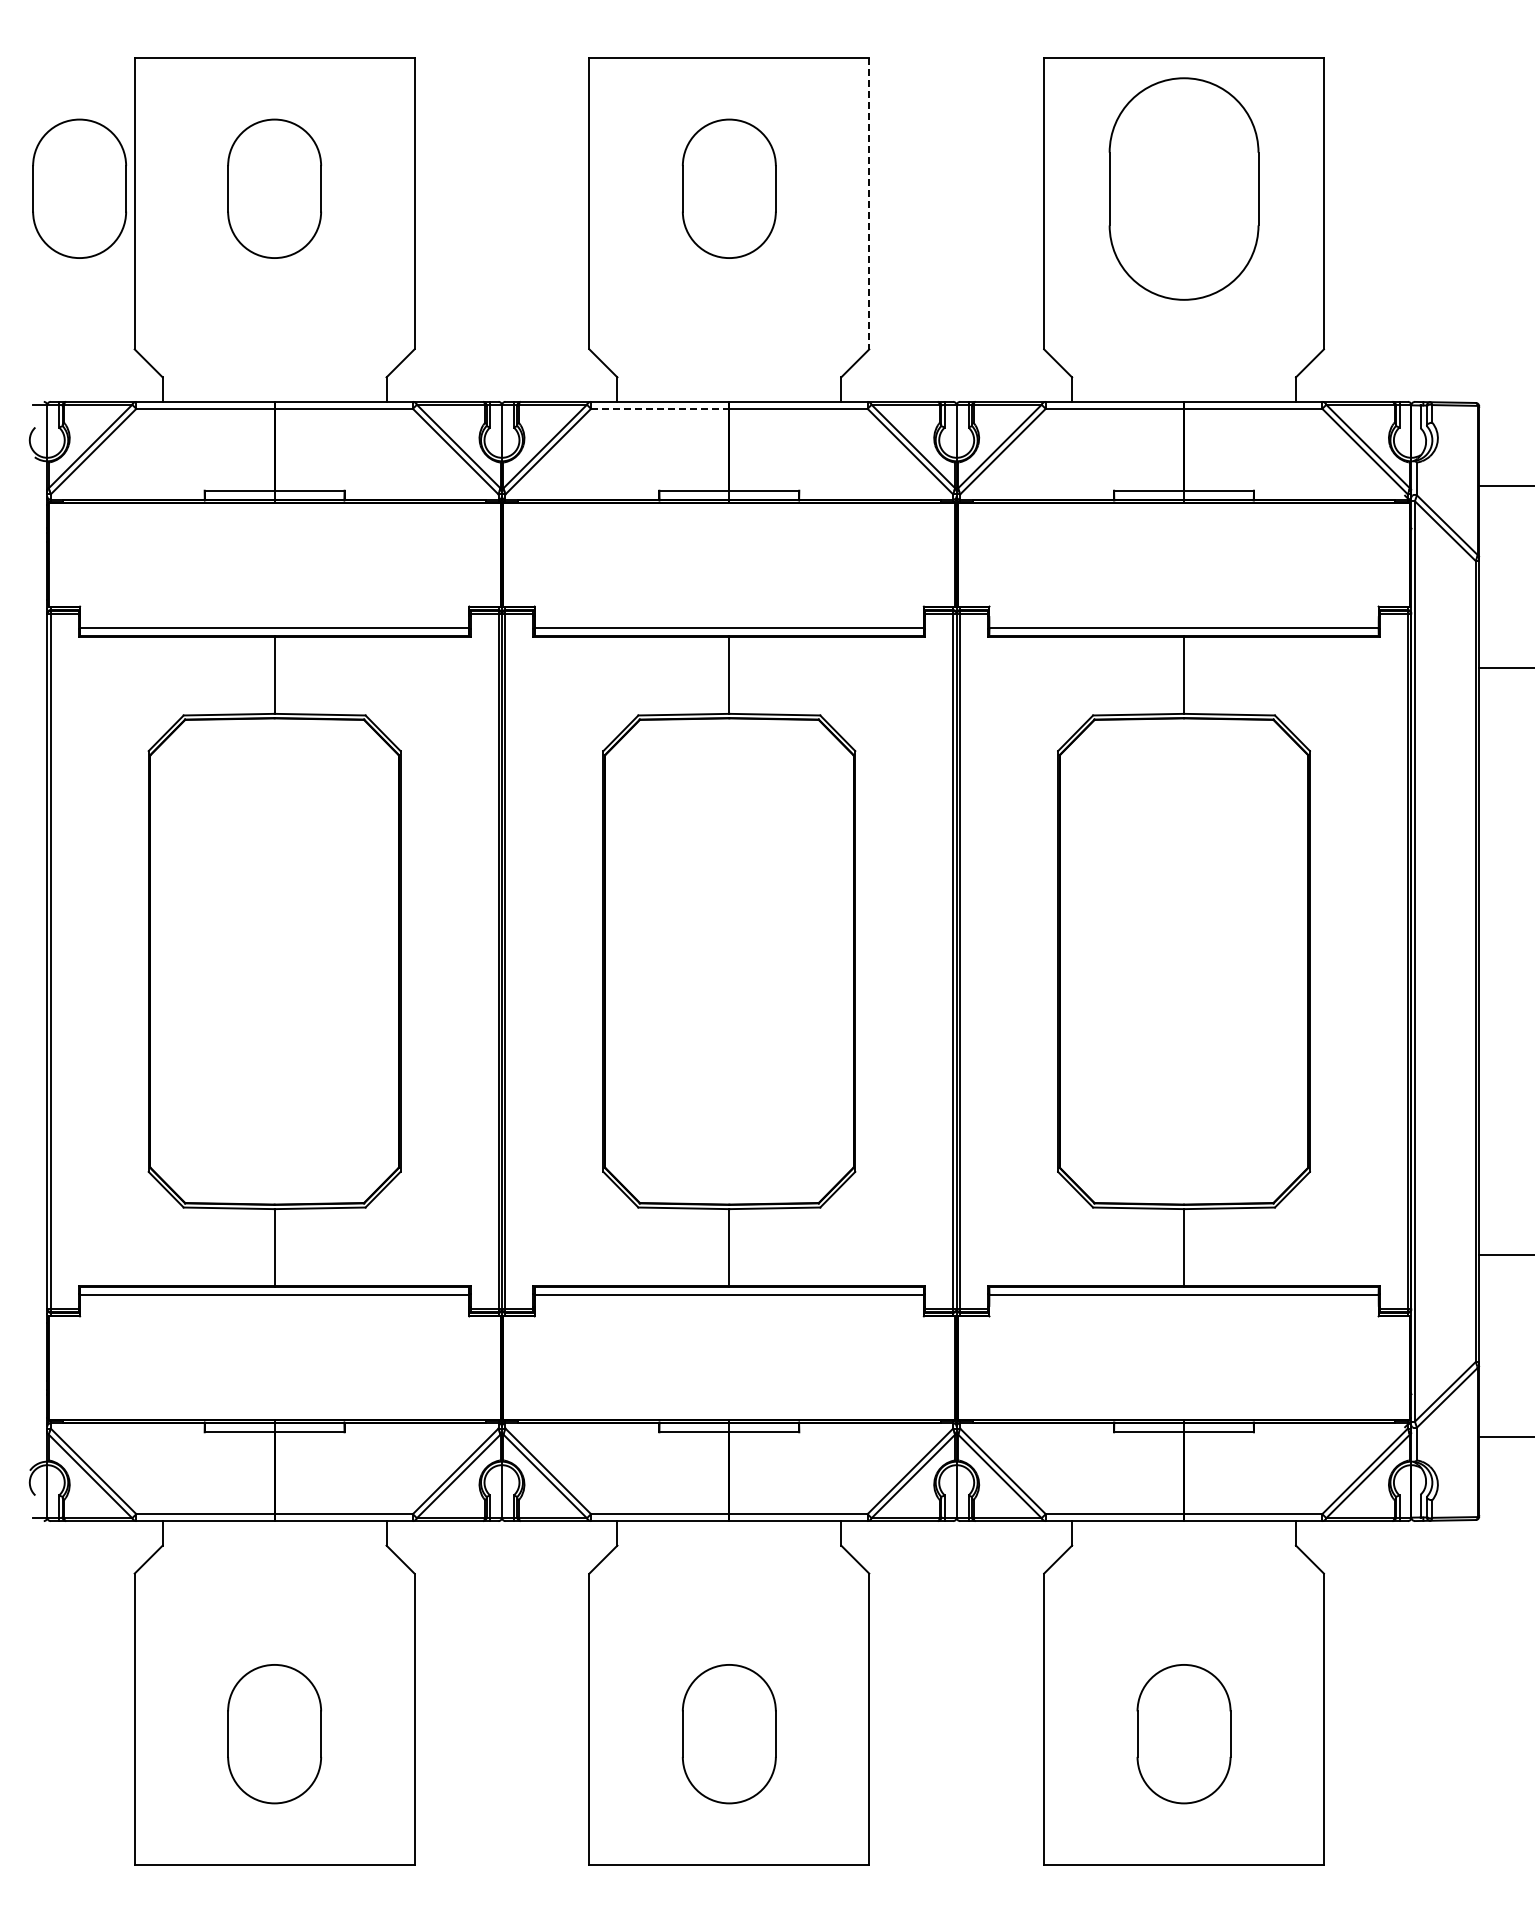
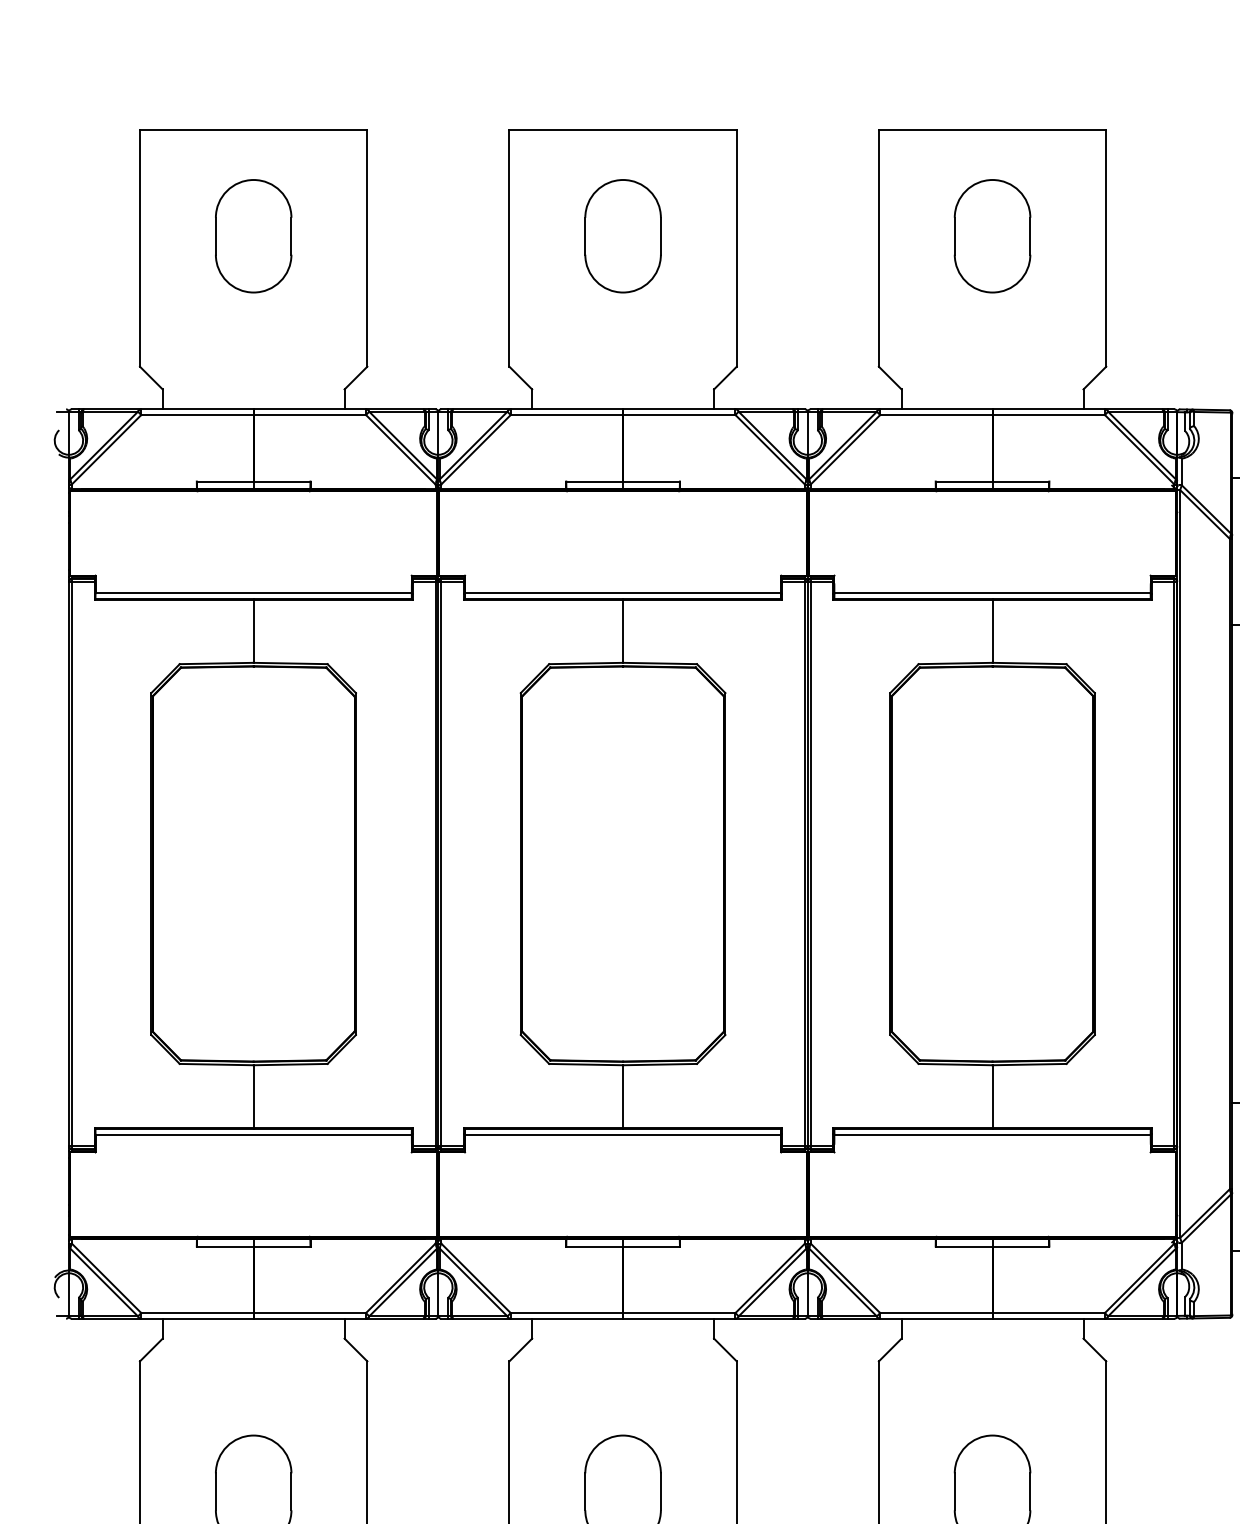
part: (79, 188) -> (95, 235), removed
part: (1183, 188) -> (992, 235), size x0.62
line: (869, 203) -> (736, 248), dashed -> solid
line: (660, 408) -> (567, 414), dashed -> solid

